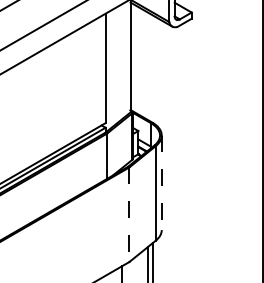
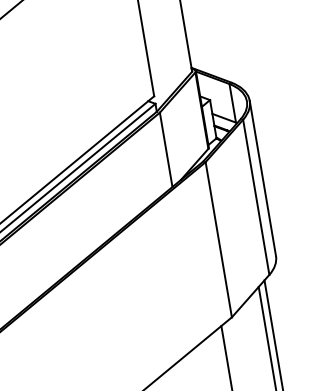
line: (161, 183) -> (262, 179), dashed -> solid
line: (129, 215) -> (219, 241), dashed -> solid

